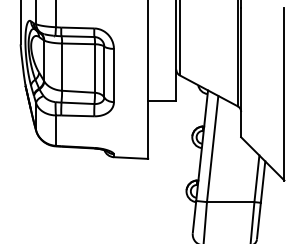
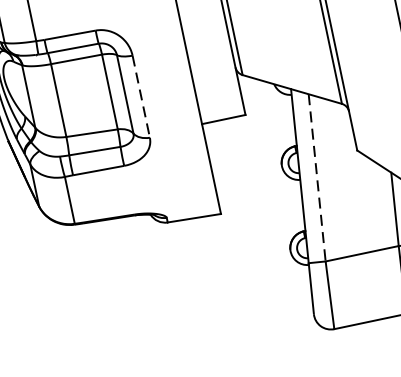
line: (113, 75) -> (140, 96), solid -> dashed
line: (212, 149) -> (317, 178), solid -> dashed

